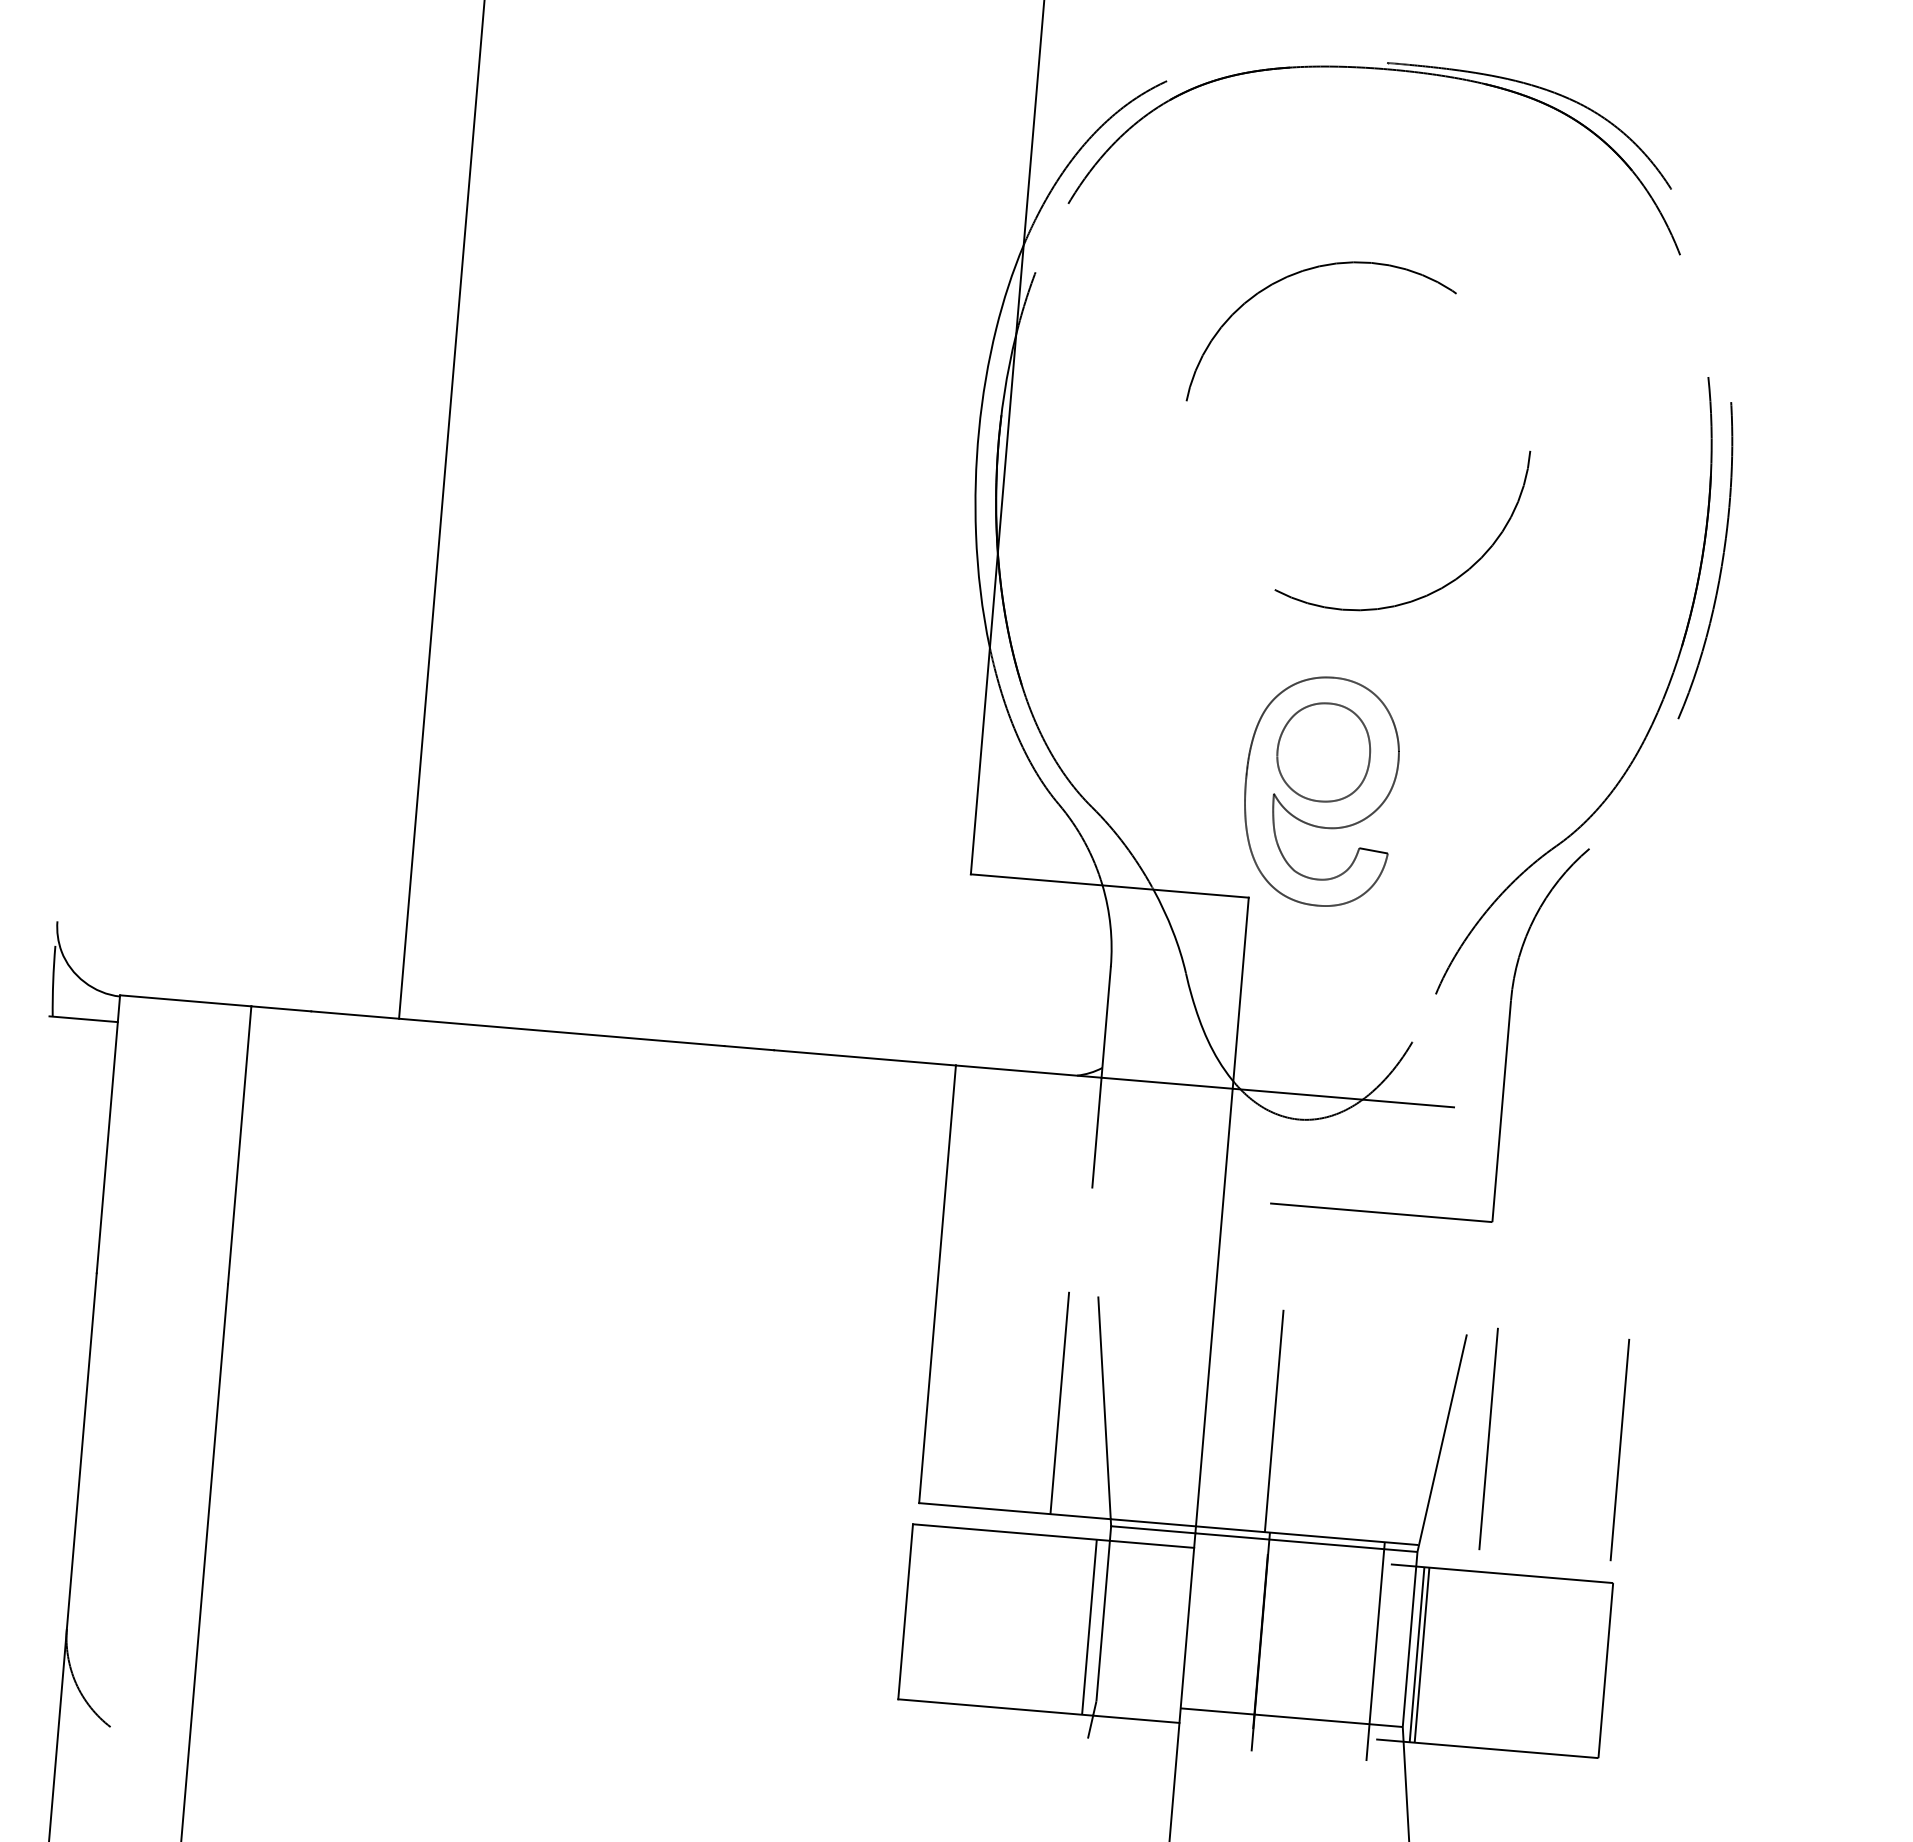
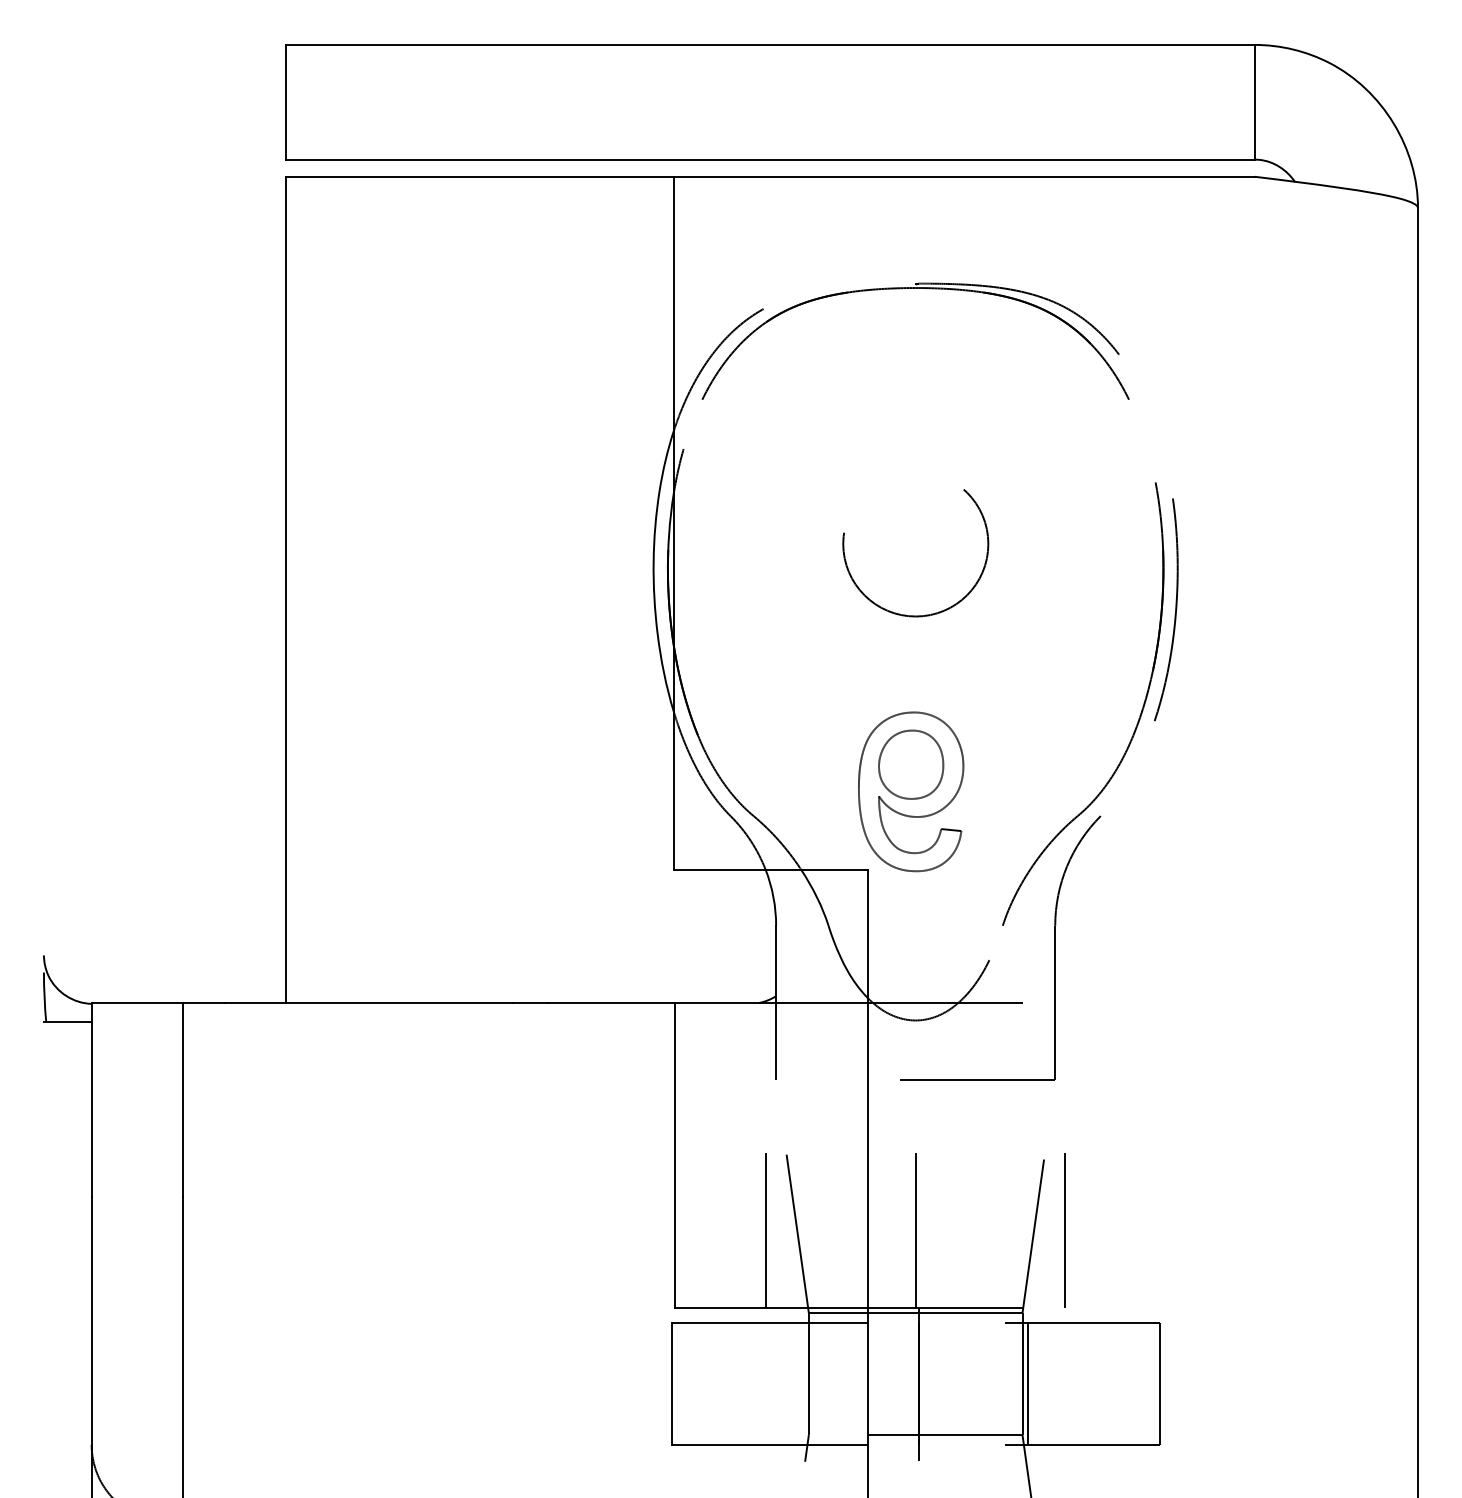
circle: (1356, 435) -> (915, 543), size x0.6
line: (1619, 1449) -> (1156, 1230), removed
line: (1089, 1627) -> (799, 1384), removed
line: (1375, 1651) -> (999, 1384), removed
line: (1421, 1655) -> (1031, 1384), removed

